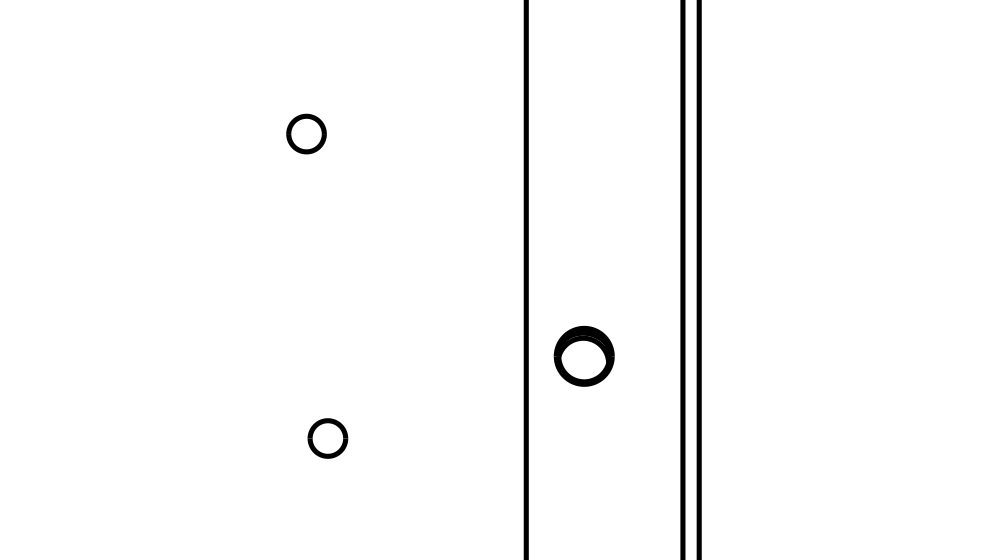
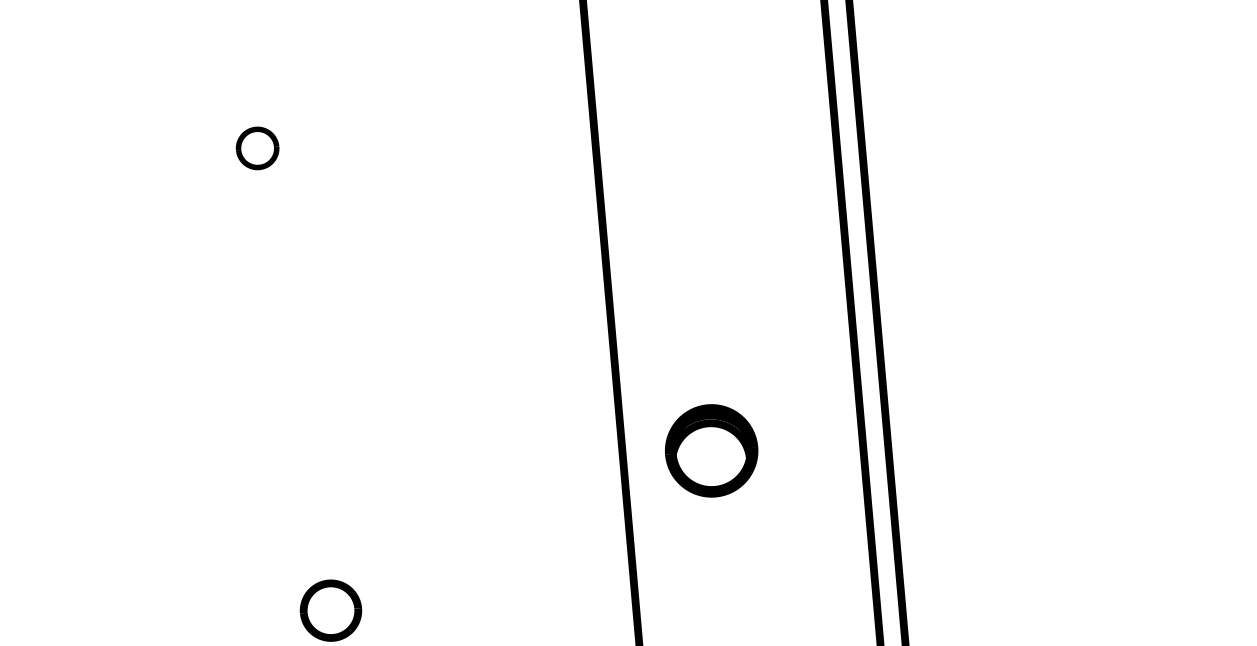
part: (306, 133) -> (257, 147), size x0.7

